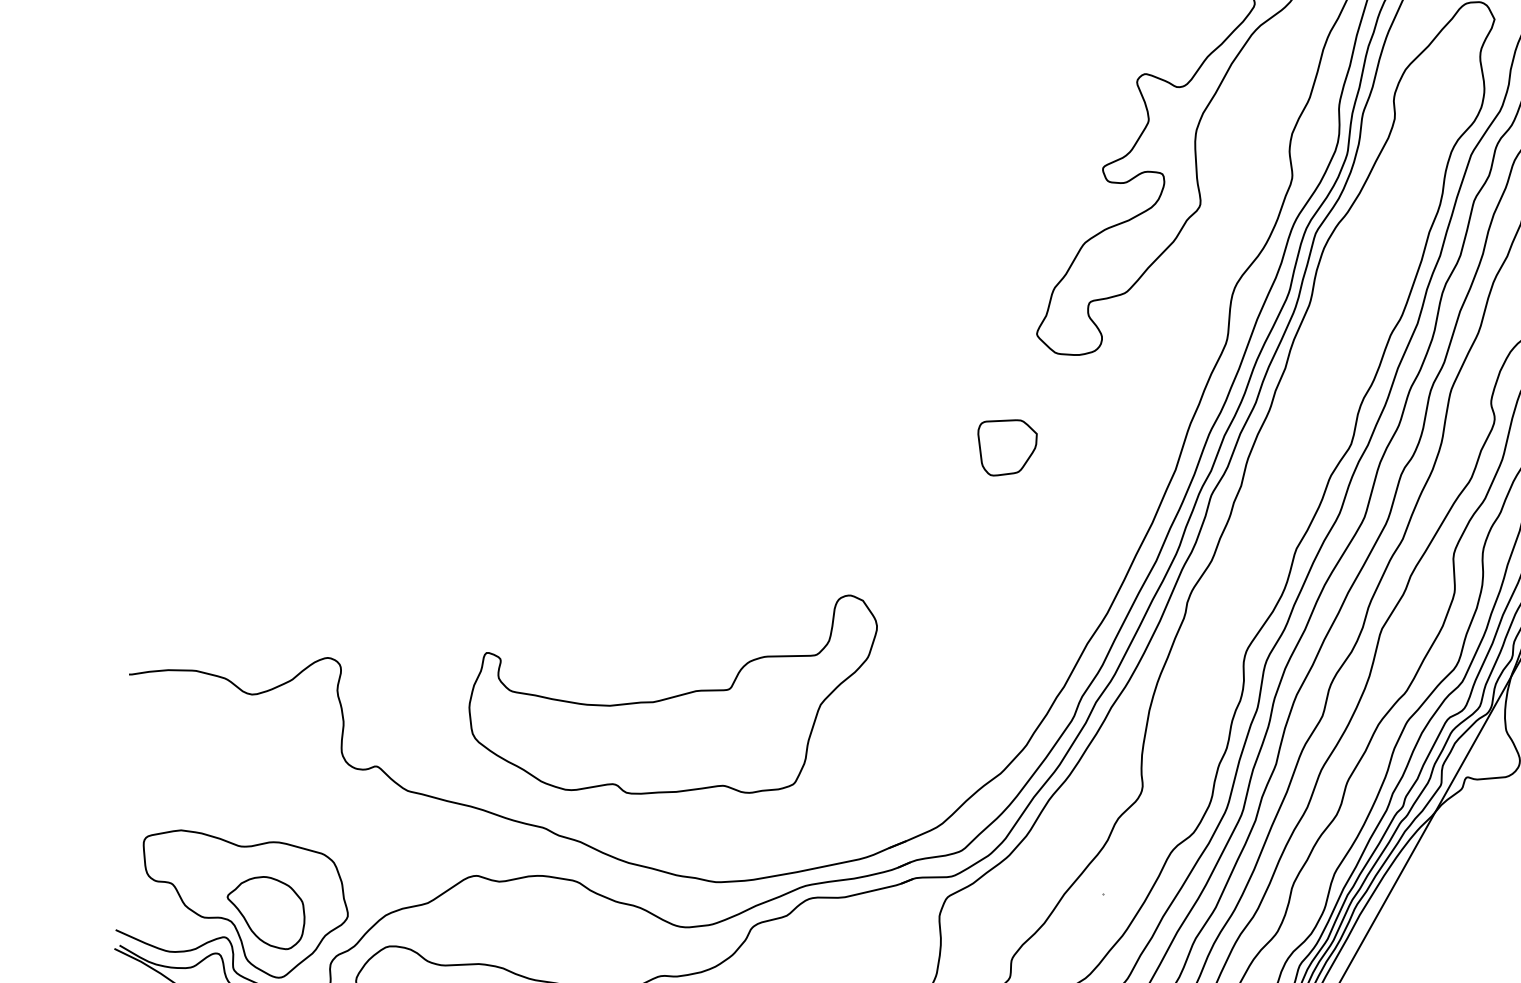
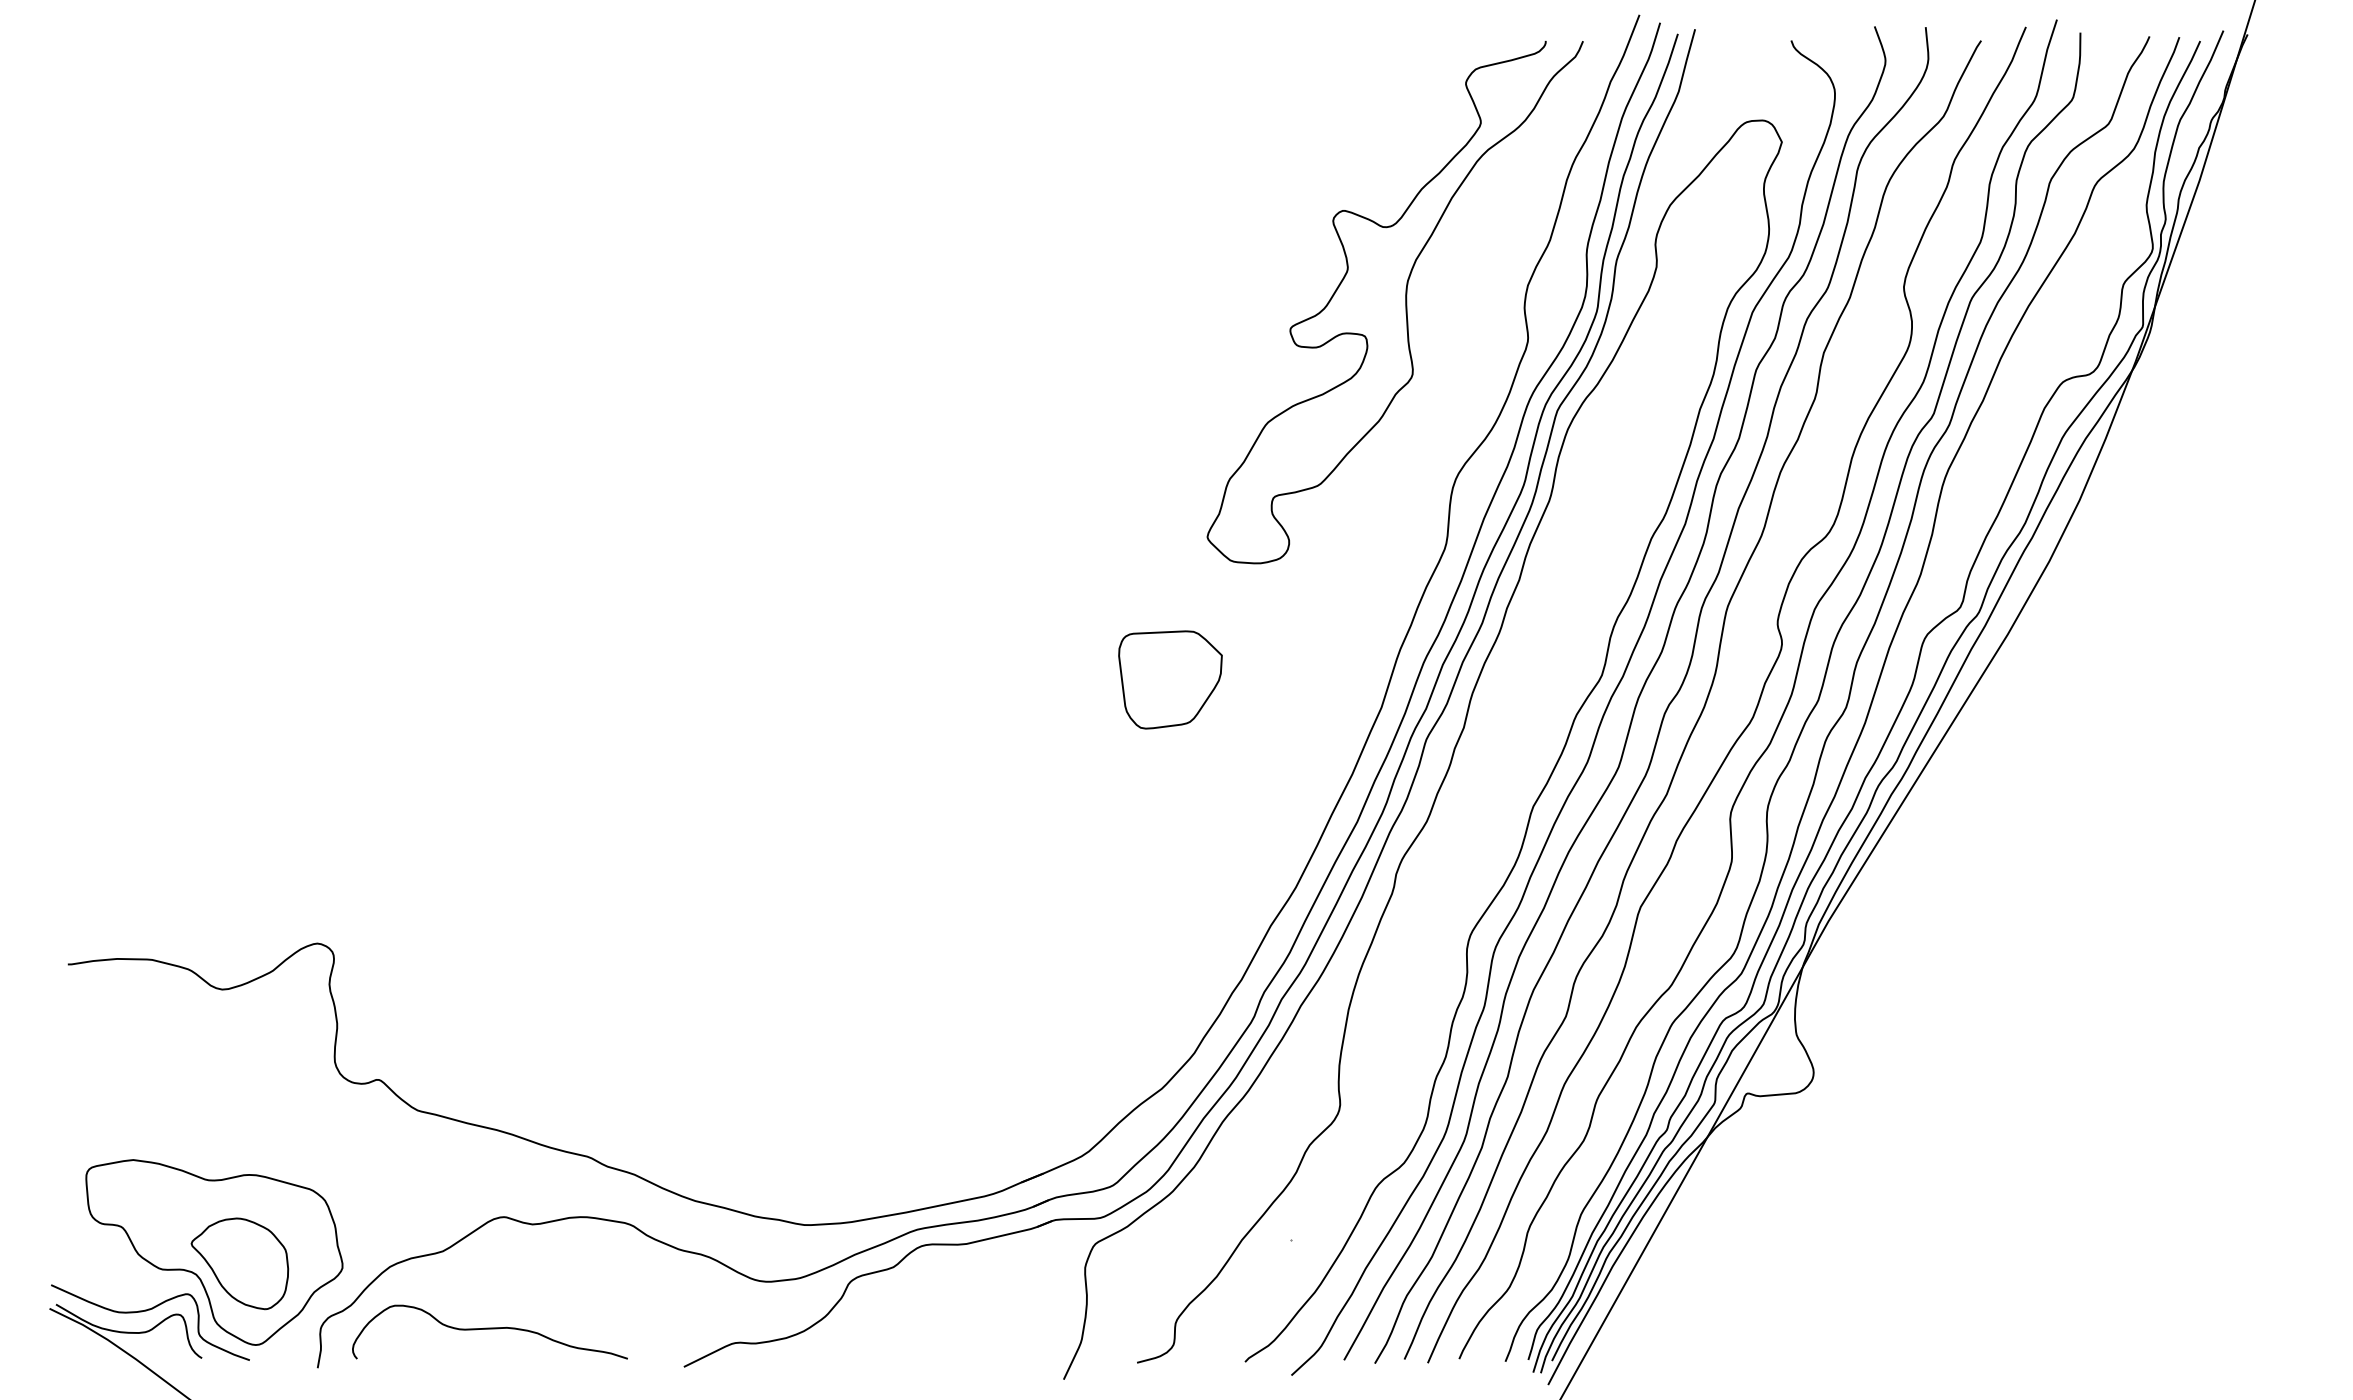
part: (1007, 447) -> (1170, 679), size x1.4
part: (672, 694) -> (750, 989), removed

